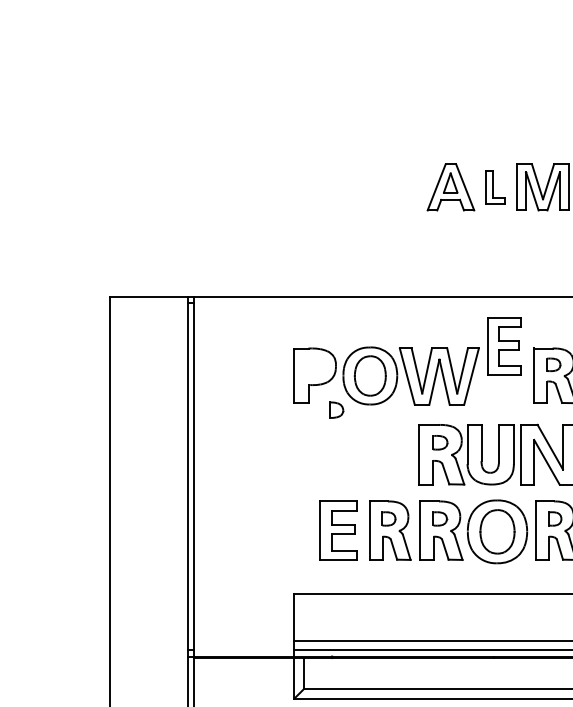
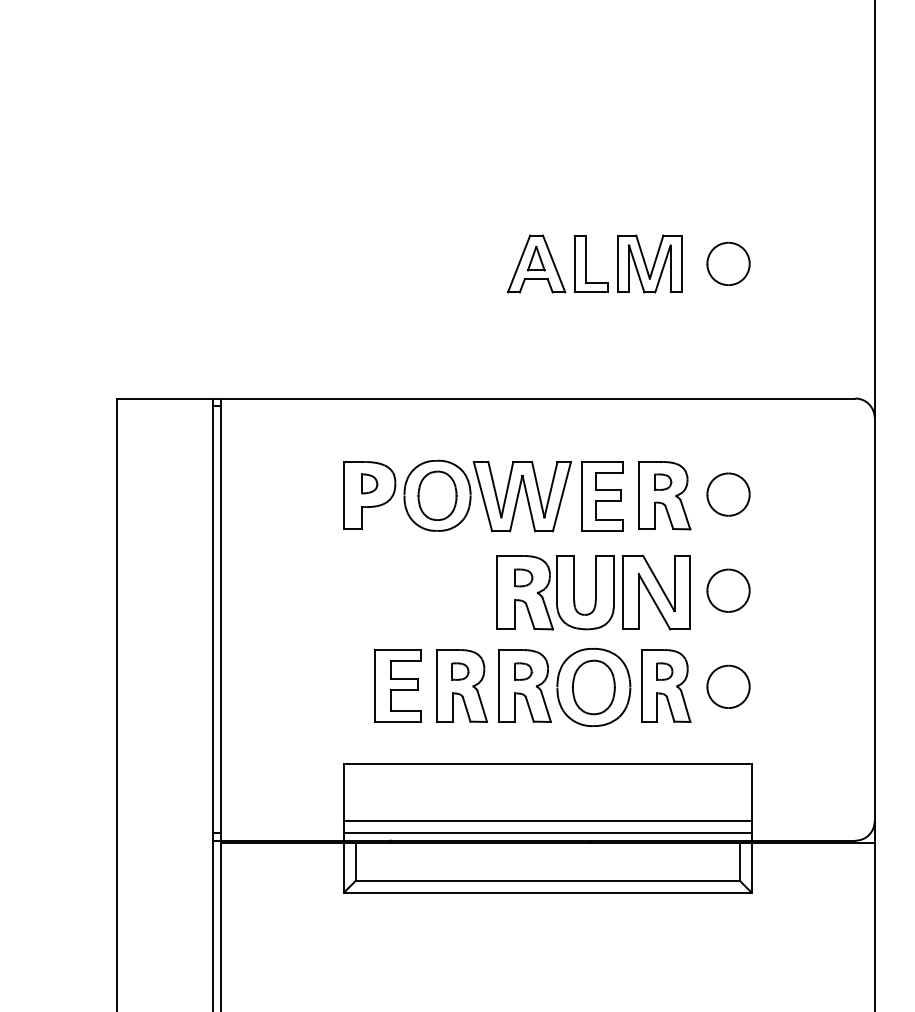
part: (495, 186) -> (591, 263), size x1.43
part: (504, 346) -> (602, 496), moved
part: (336, 409) -> (369, 483), moved

